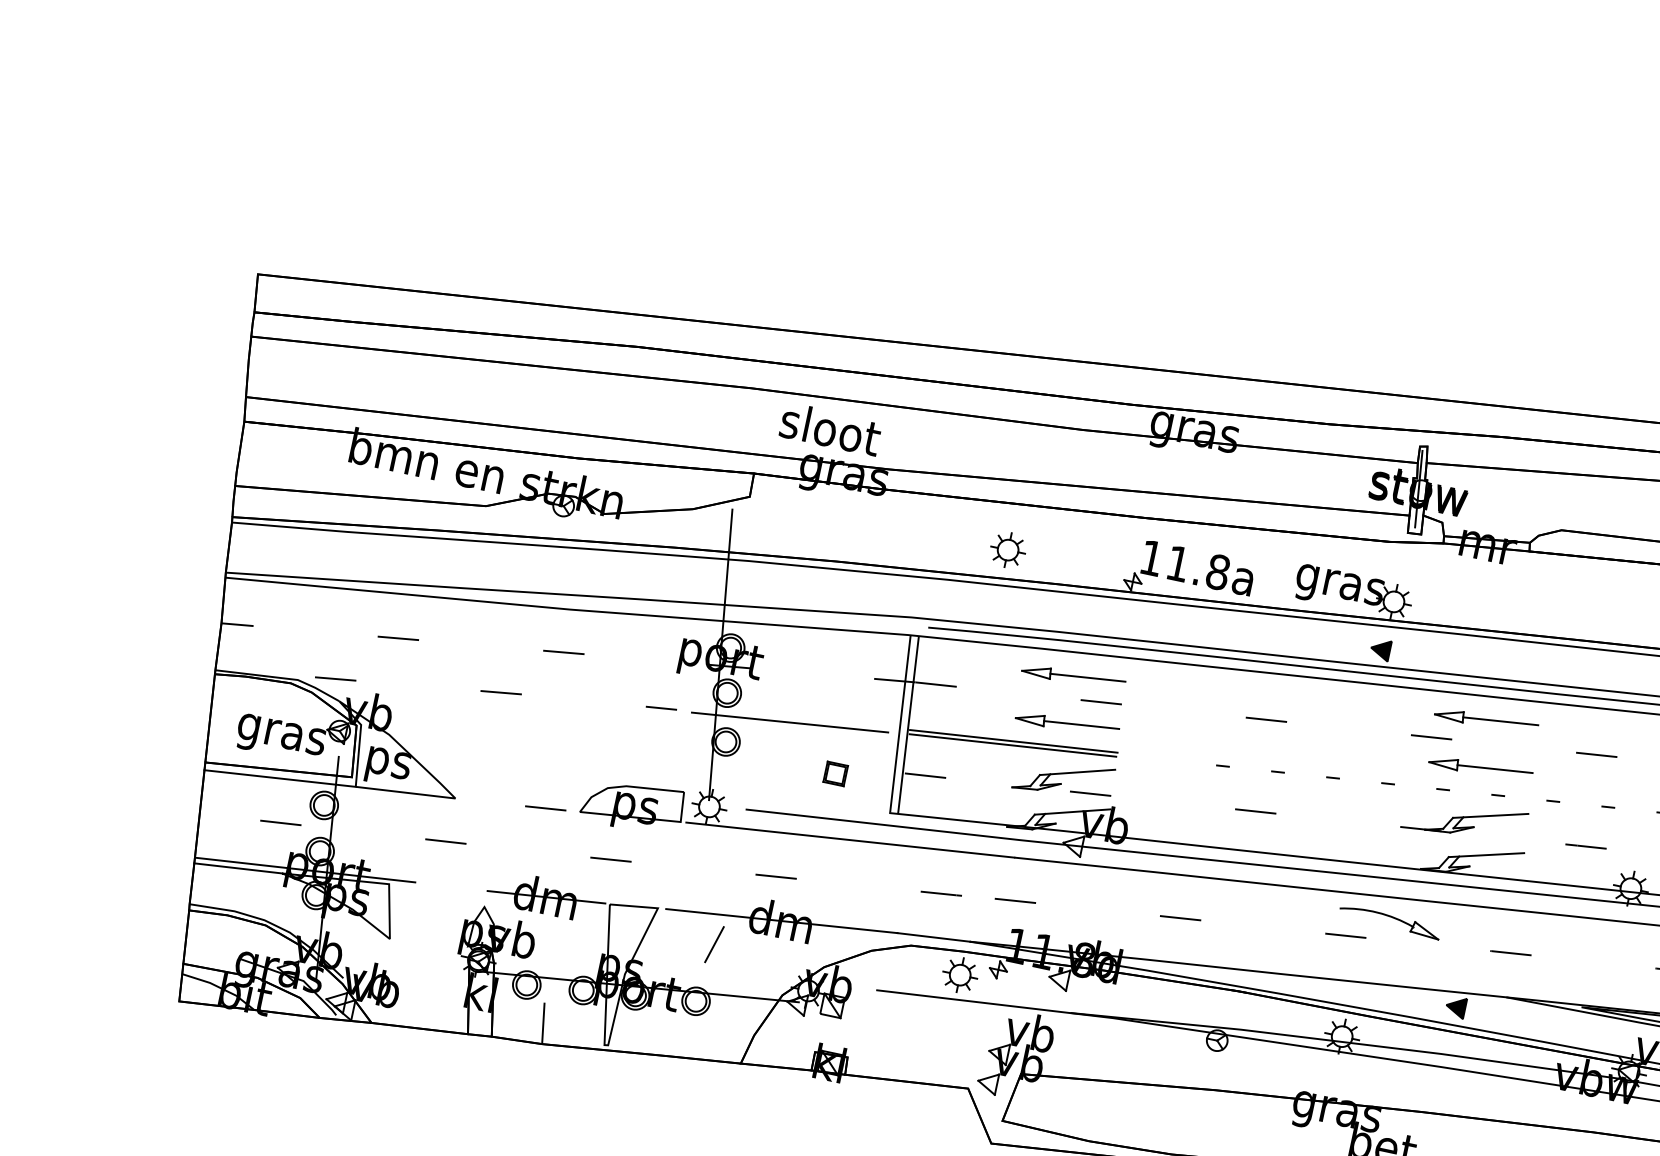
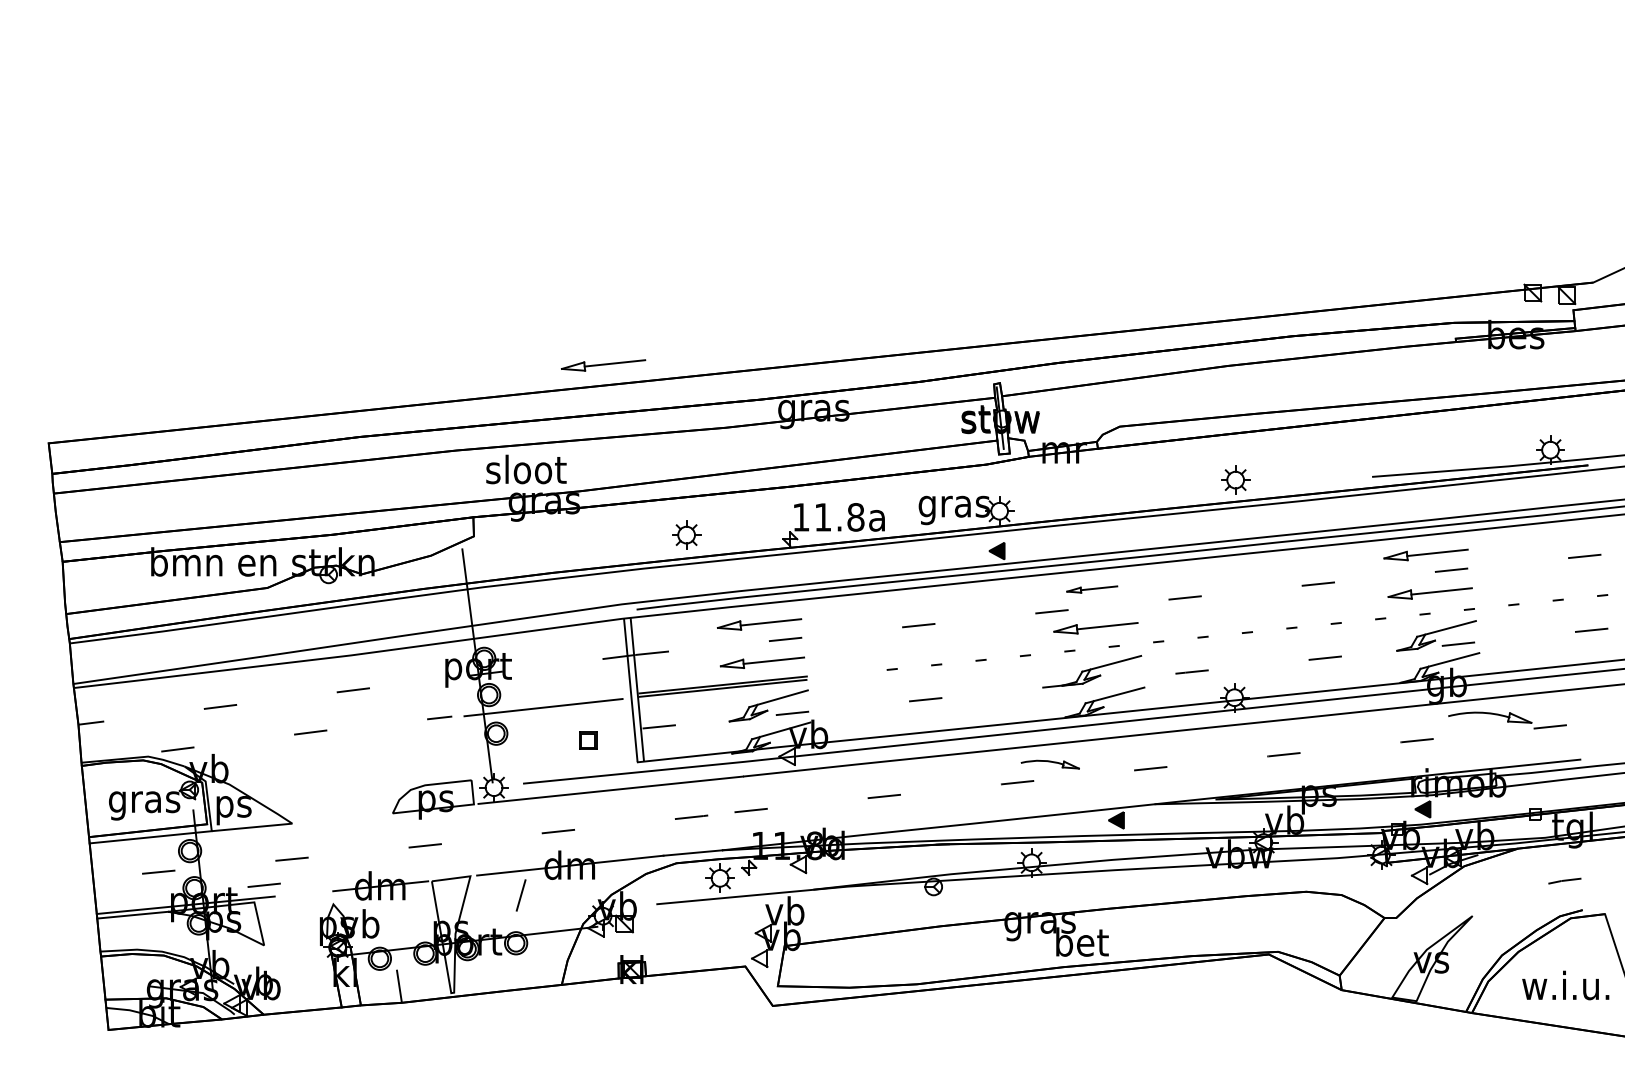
part: (951, 322) -> (603, 365), added
part: (1485, 720) -> (1091, 589), size x0.6
line: (545, 807) -> (263, 884), moved
part: (1390, 922) -> (1050, 764), size x0.7

